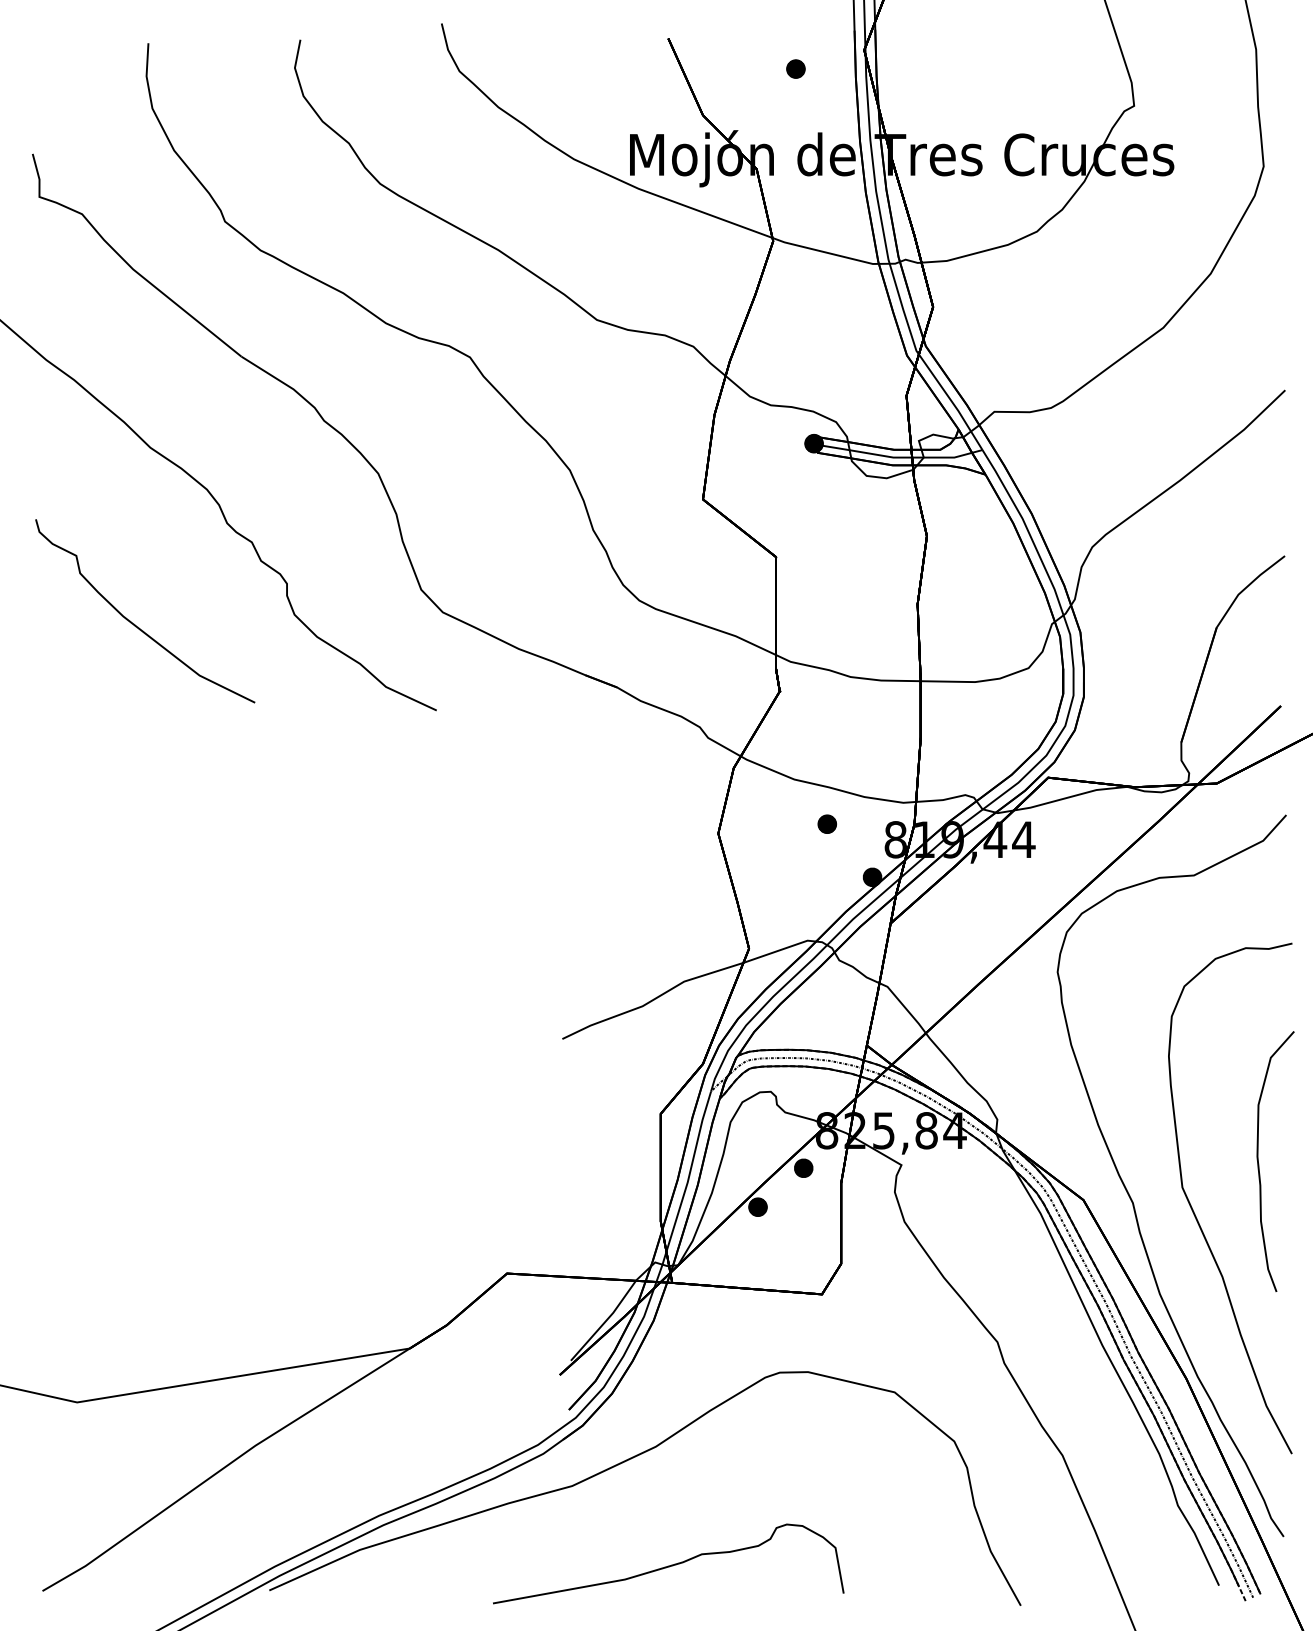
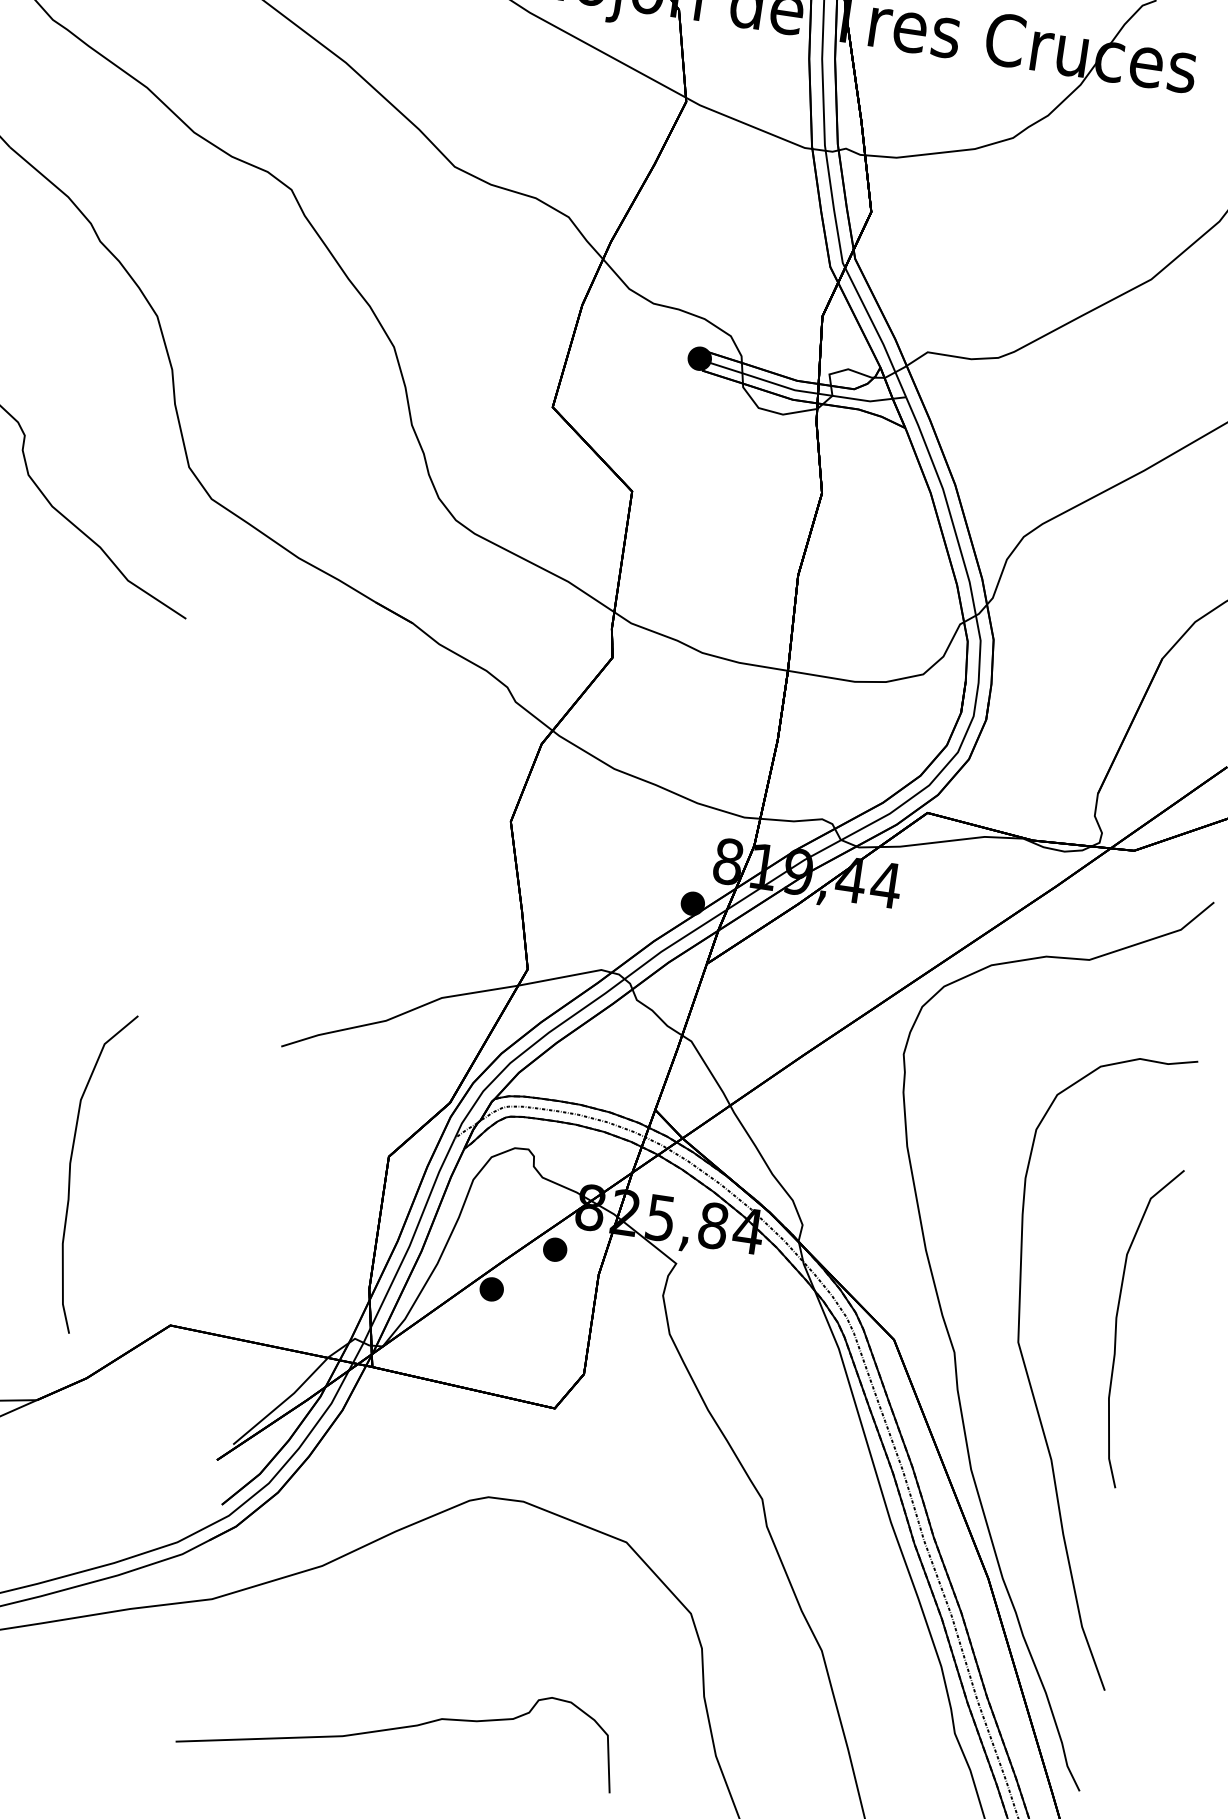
part: (826, 823) -> (645, 829), removed
curve: (410, 1164) -> (71, 1173), added
curve: (668, 1565) -> (398, 1726), moved

